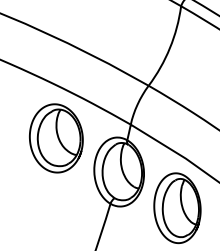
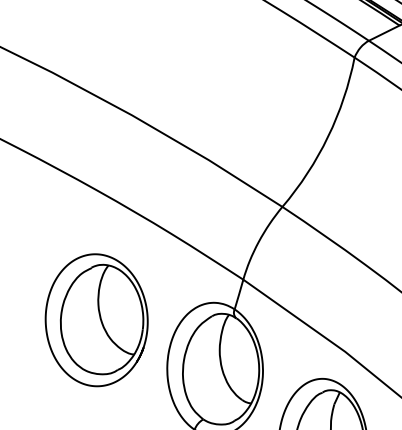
part: (56, 138) -> (97, 320), moved

